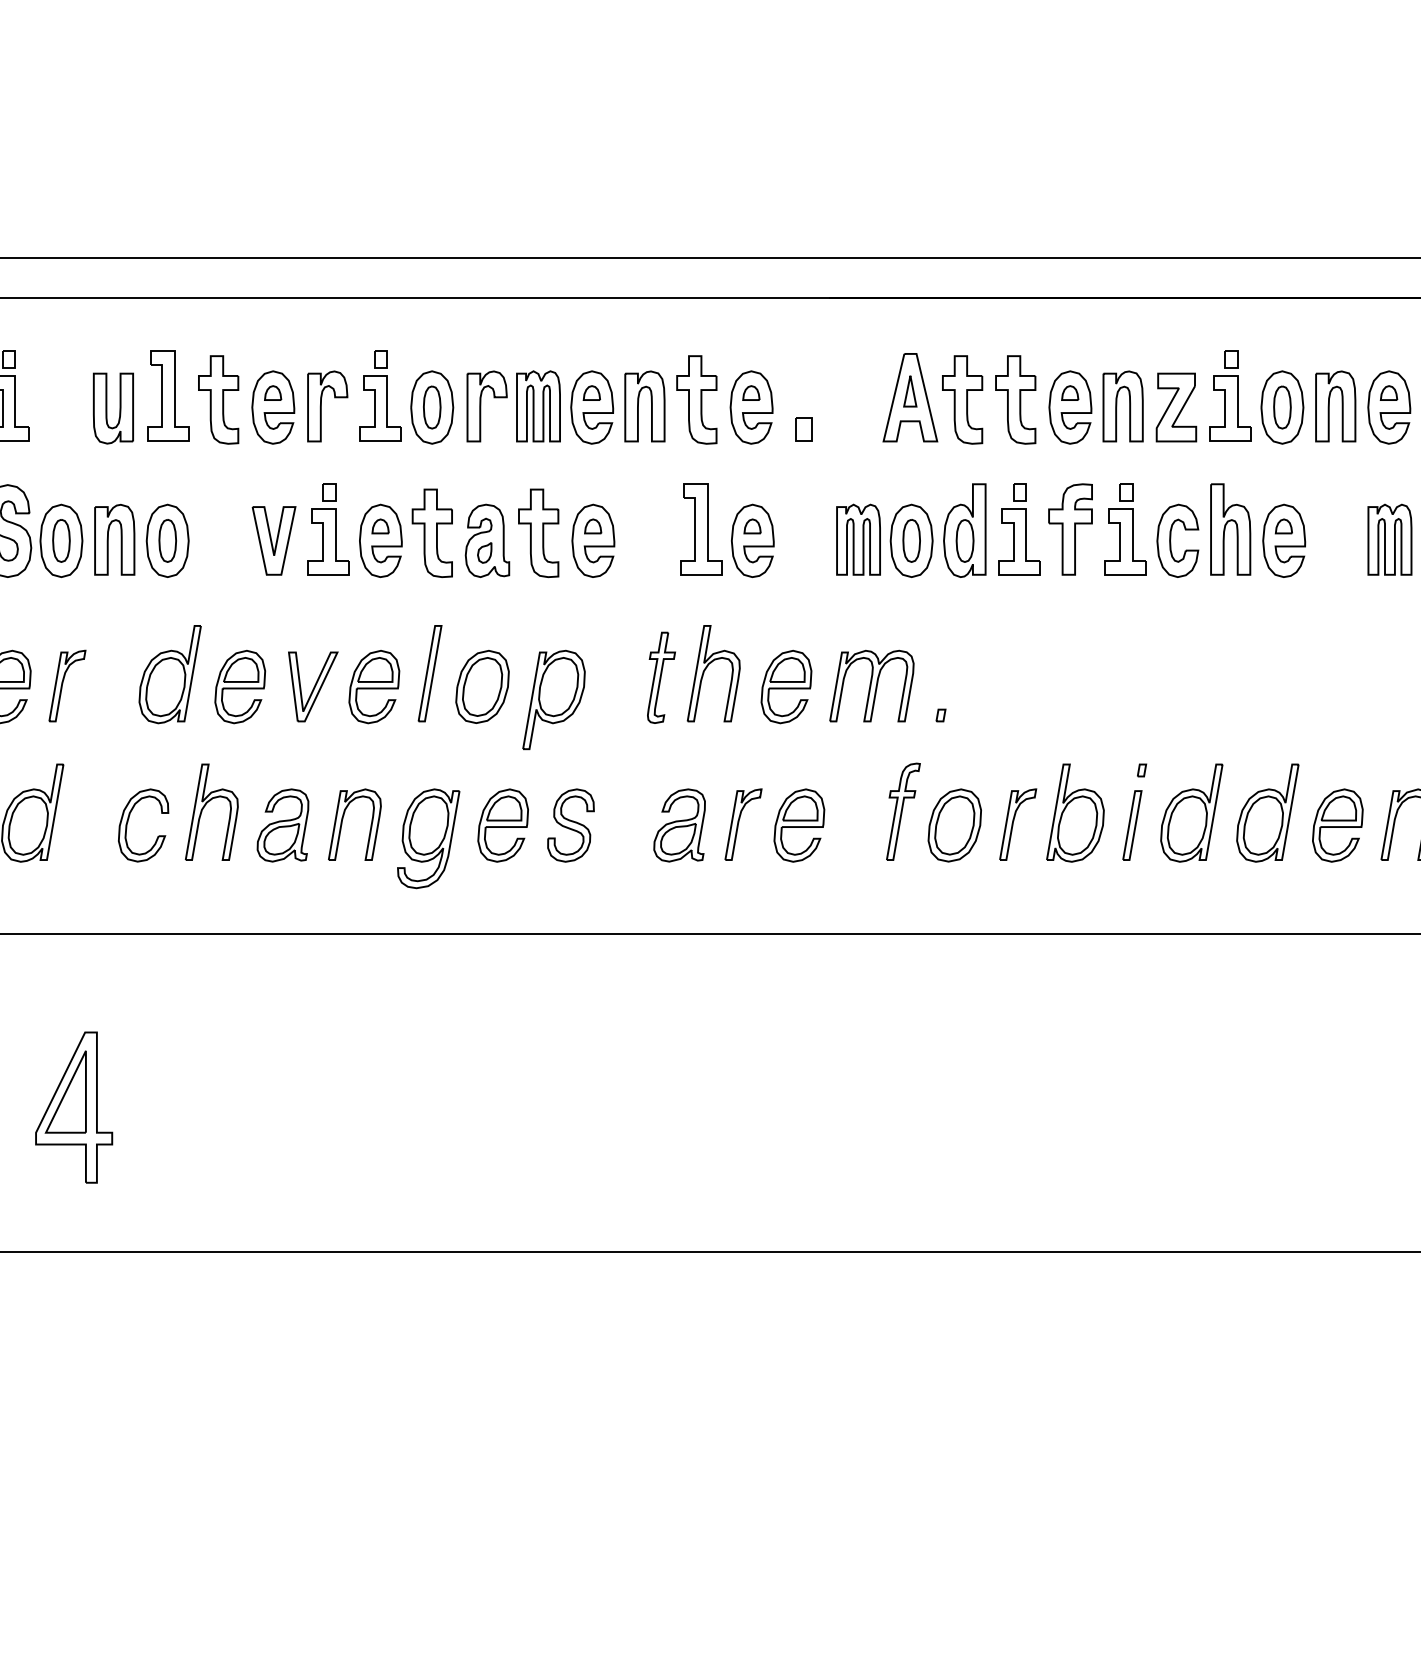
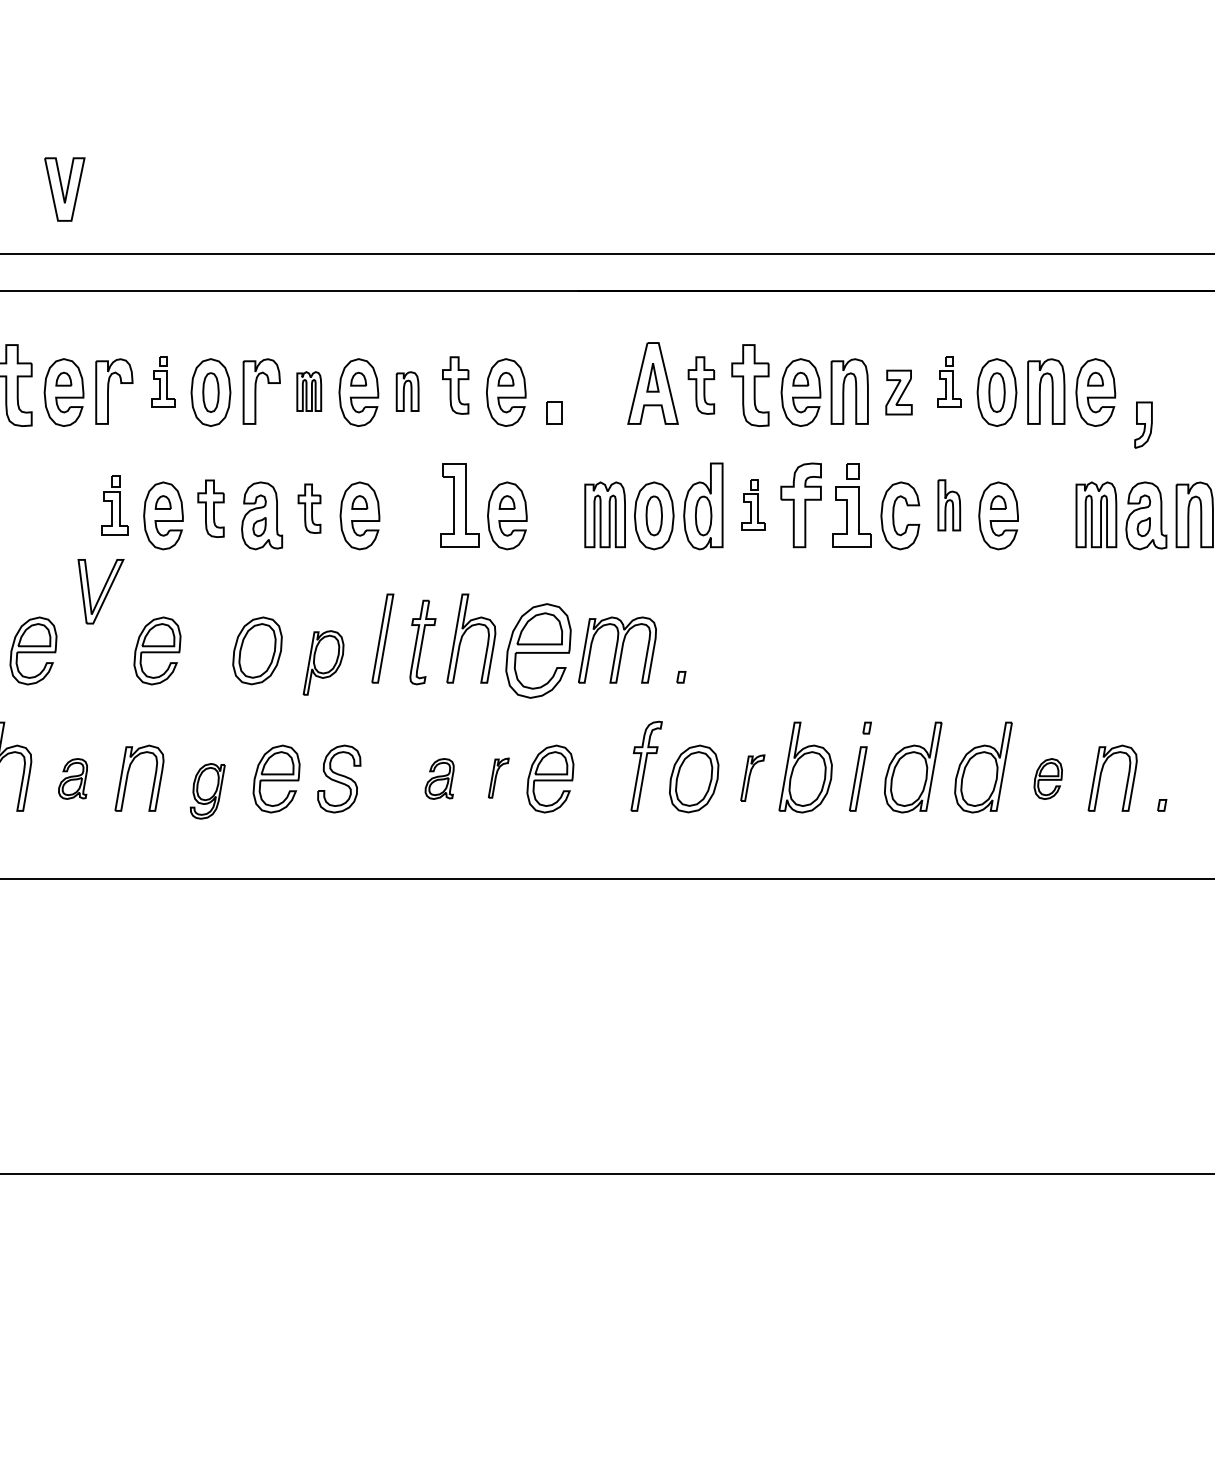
part: (380, 395) -> (163, 381), size x0.6
part: (1230, 395) -> (949, 381), size x0.6
part: (696, 399) -> (455, 385), size x0.7
part: (962, 399) -> (701, 385), size x0.7
part: (538, 406) -> (309, 391), size x0.6
part: (644, 406) -> (407, 391), size x0.6
part: (1176, 407) -> (899, 392), size x0.7
part: (328, 529) -> (115, 505), size x0.7
part: (1019, 529) -> (753, 505), size x0.6
part: (1230, 529) -> (949, 505), size x0.6
part: (431, 532) -> (210, 508), size x0.7
part: (538, 532) -> (309, 508), size x0.6
part: (273, 540) -> (64, 189), moved
part: (429, 673) -> (382, 638), moved
part: (313, 686) -> (101, 591), moved
part: (786, 686) -> (538, 650), size x1.4
part: (553, 699) -> (323, 662), size x0.7
part: (743, 824) -> (498, 778), size x0.6
part: (1018, 824) -> (753, 778), size x0.7
part: (282, 825) -> (72, 778), size x0.6
part: (679, 825) -> (439, 778), size x0.6
part: (1337, 825) -> (1047, 778), size x0.6
part: (428, 838) -> (207, 791), size x0.6

